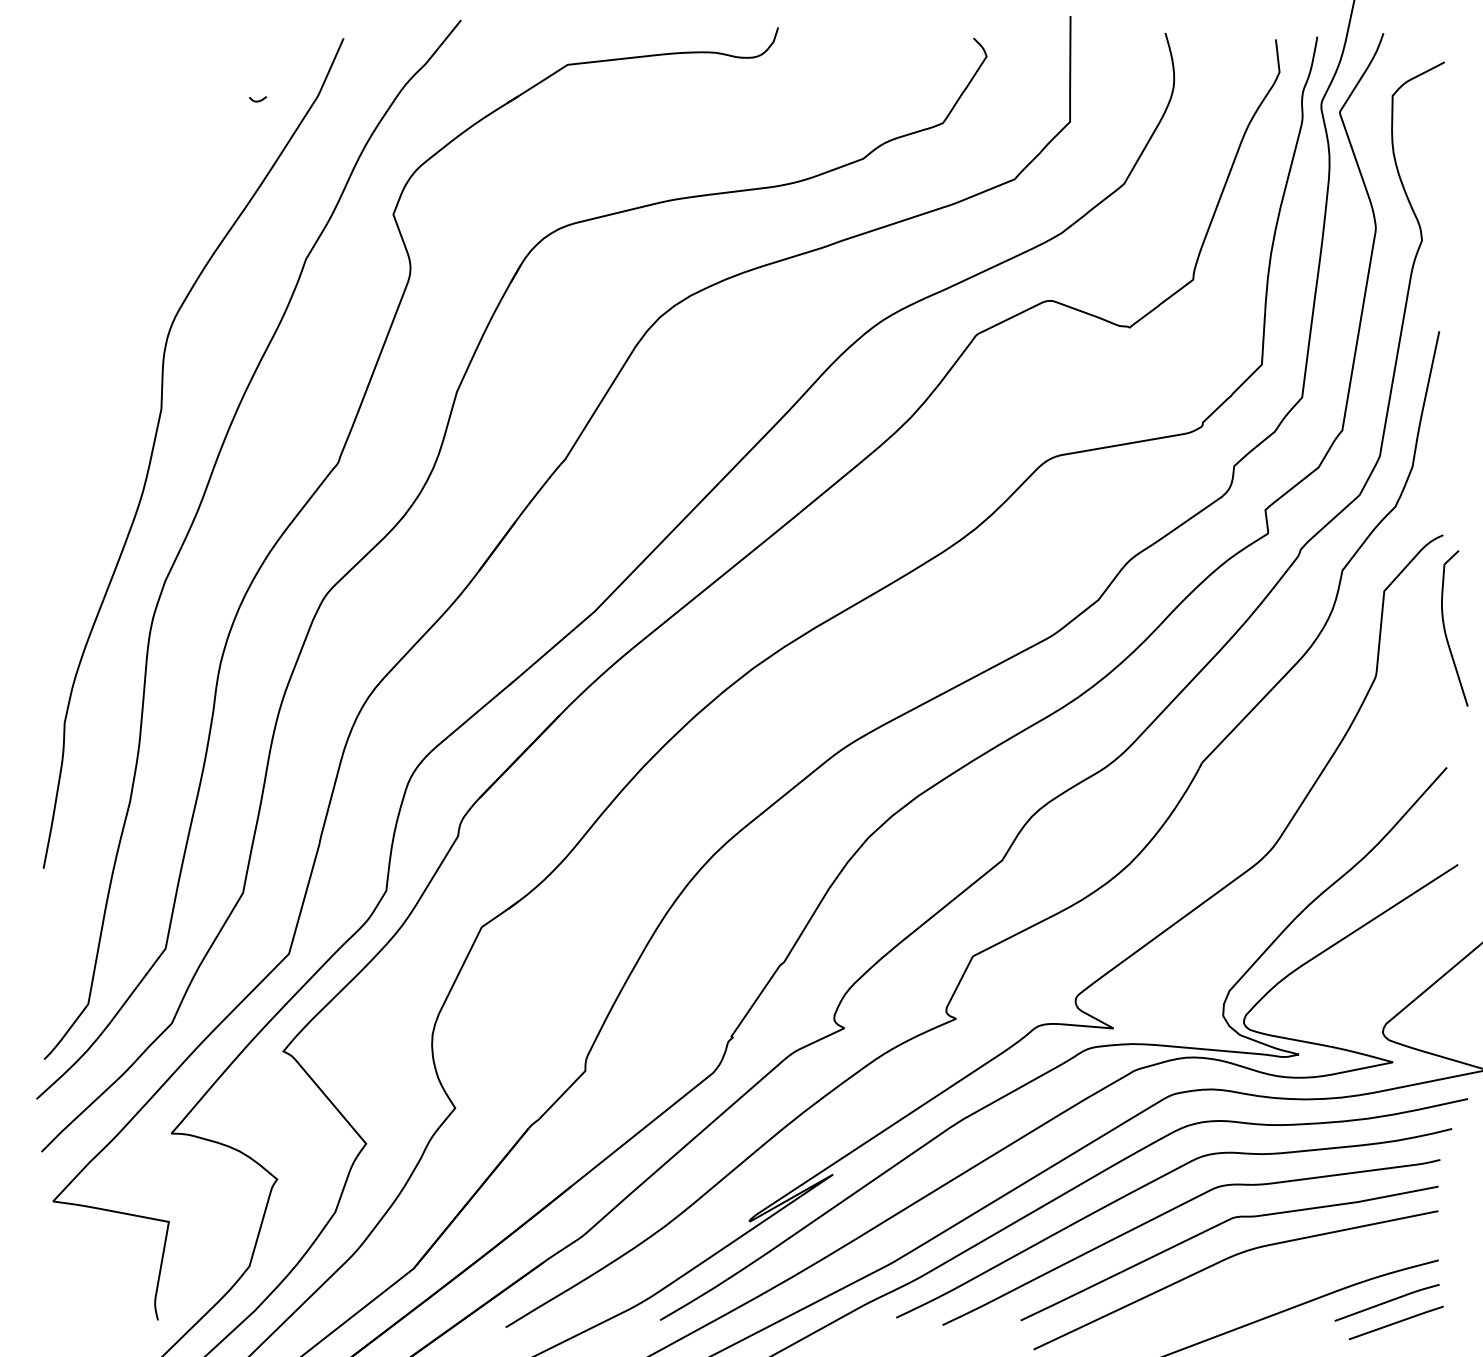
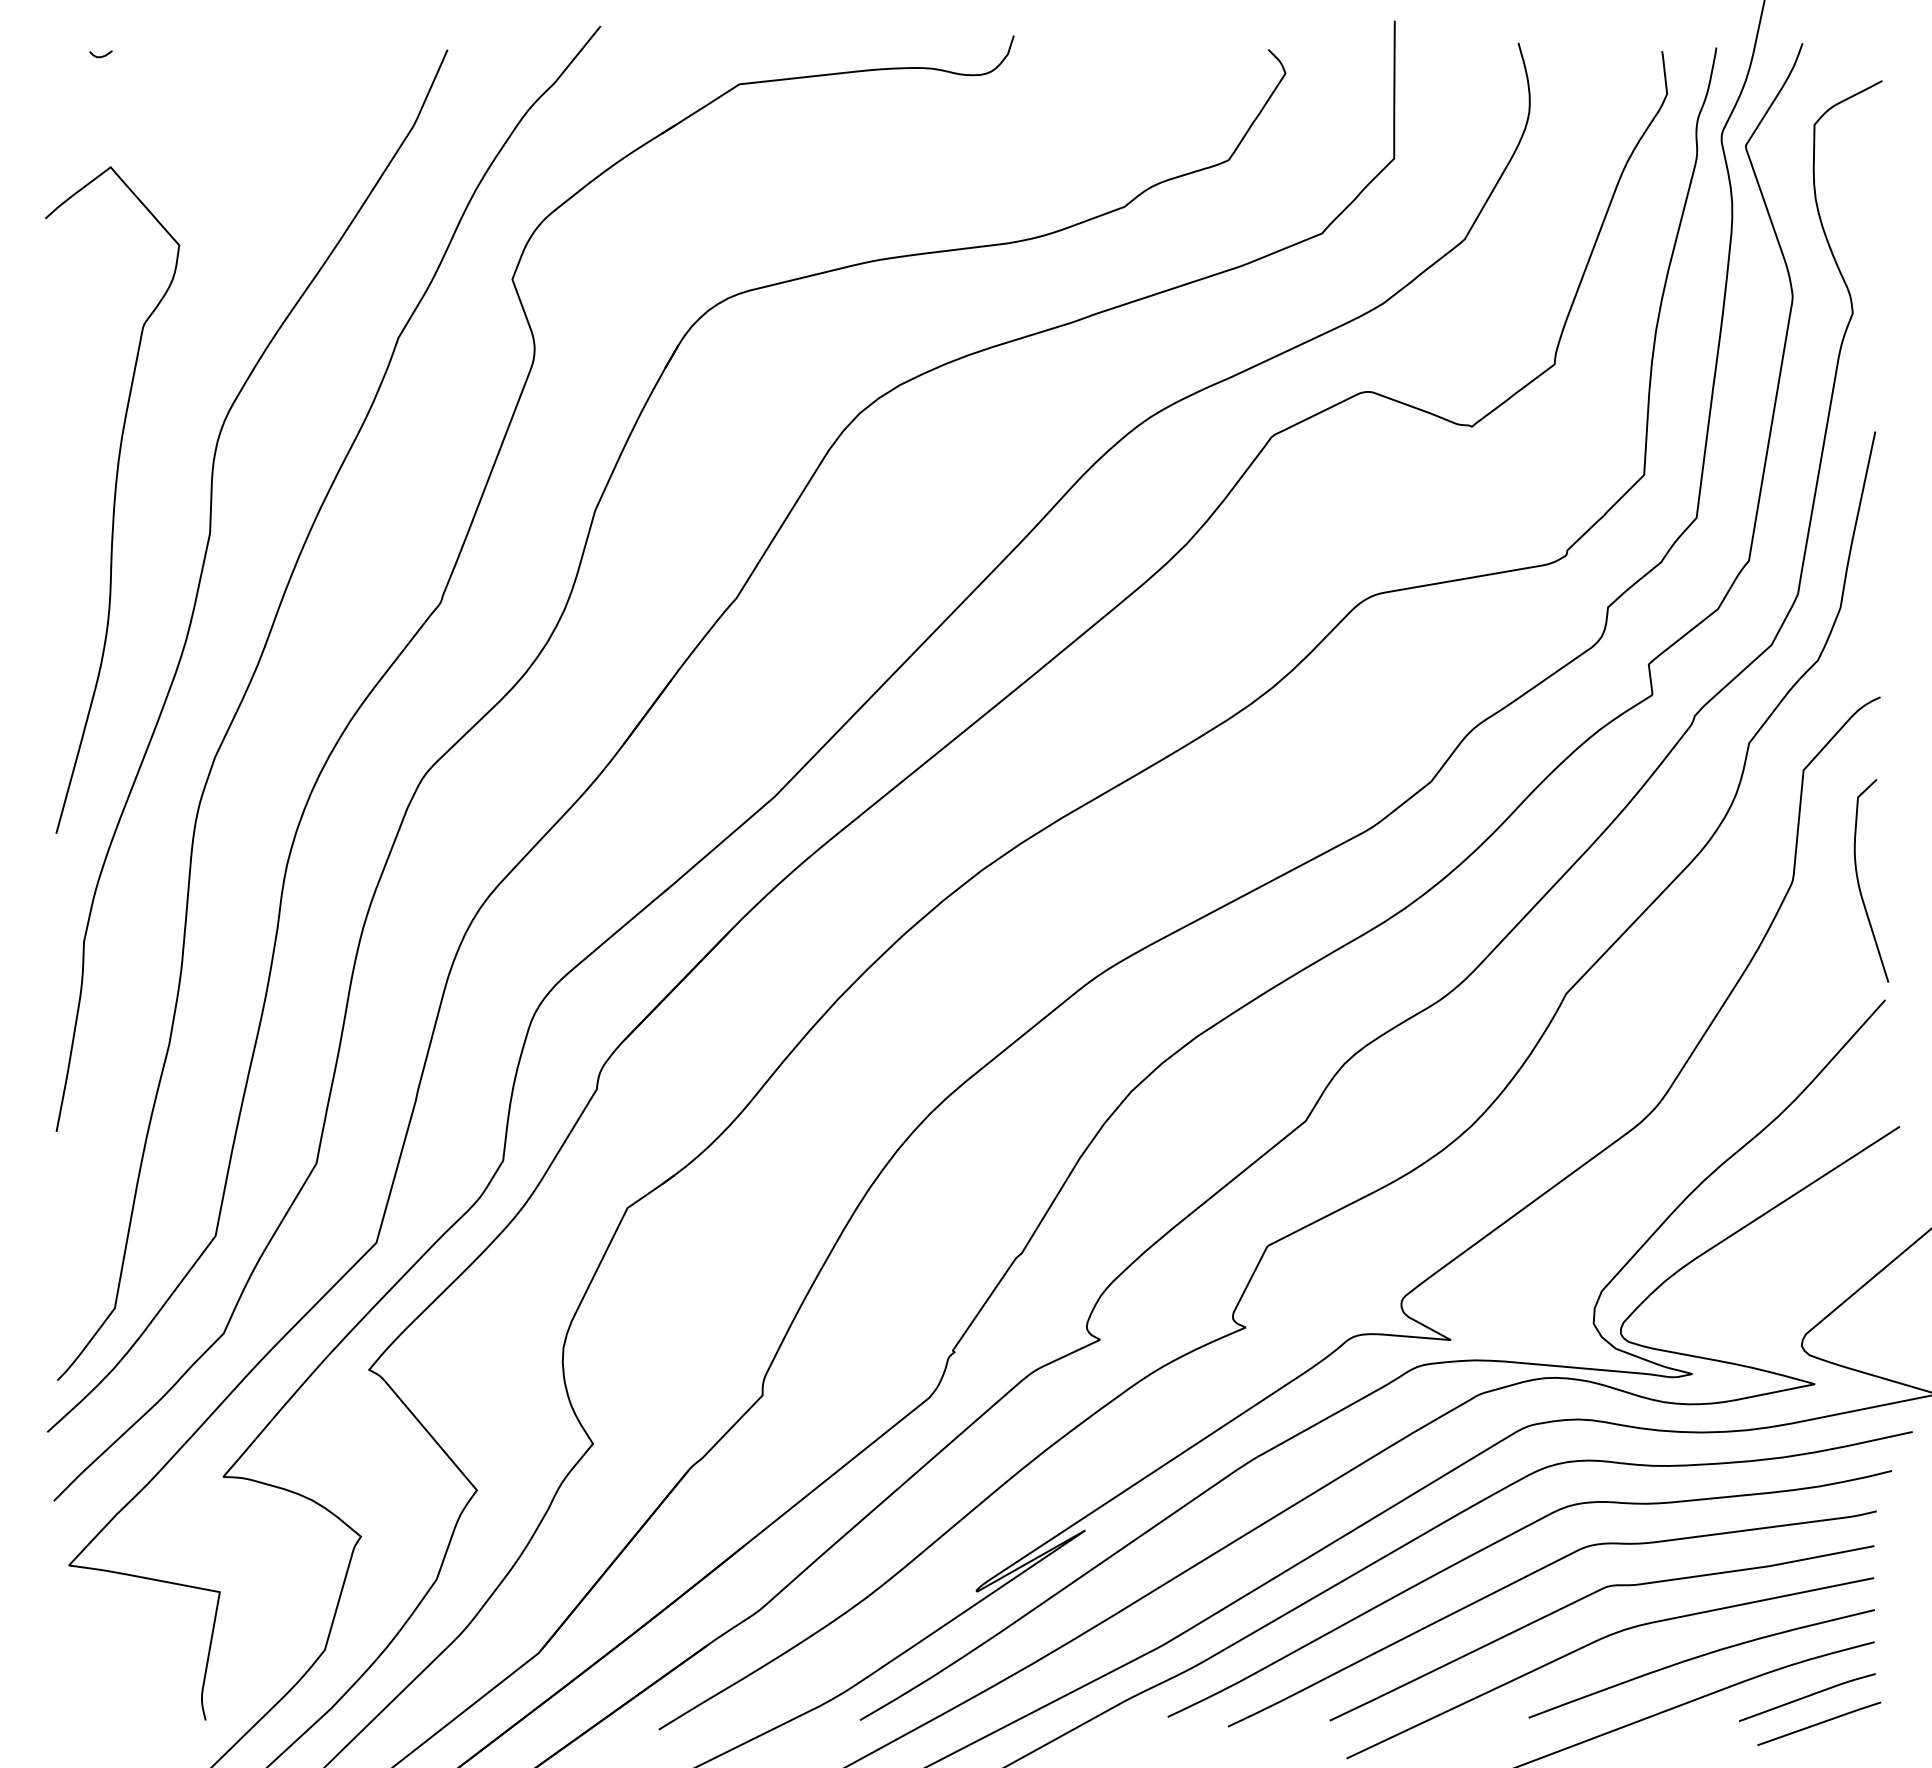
curve: (257, 101) -> (100, 56), moved
curve: (87, 384) -> (113, 500), added
curve: (1445, 629) -> (1859, 882), moved
curve: (1305, 1272) -> (1700, 1657), added

